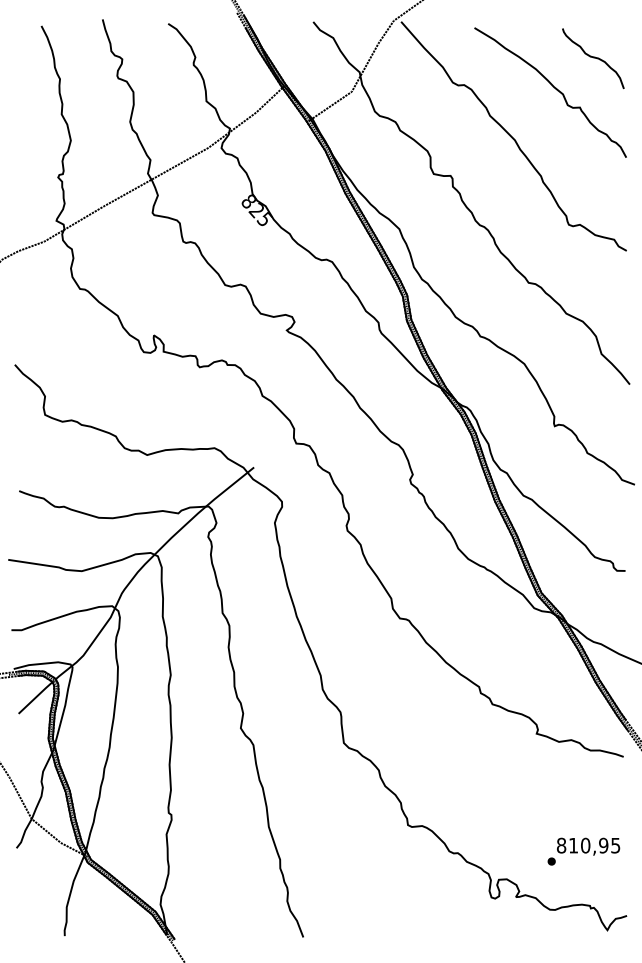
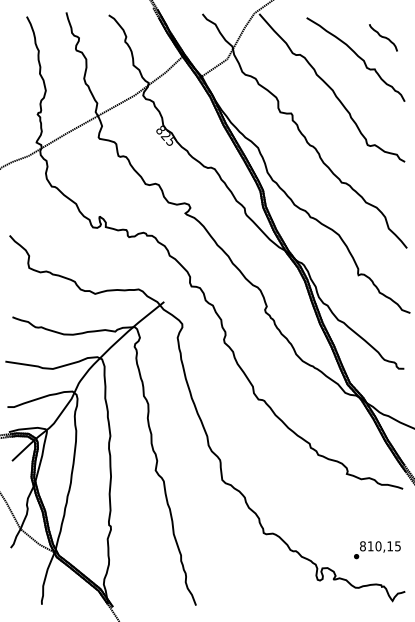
part: (593, 58) -> (383, 37), size x0.7
text: (604, 845) -> (390, 546), 810,95 -> 810,15

